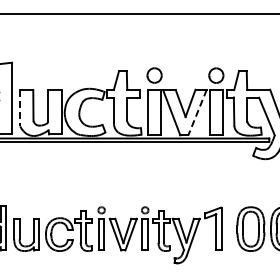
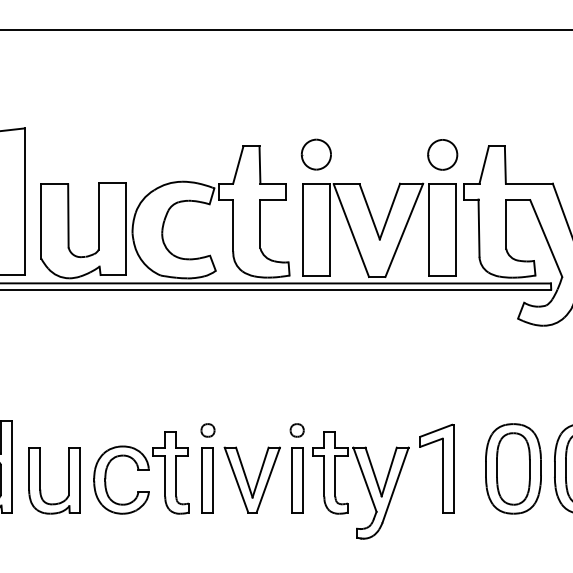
line: (20, 108) -> (42, 222), dashed -> solid
line: (197, 112) -> (404, 230), dashed -> solid

